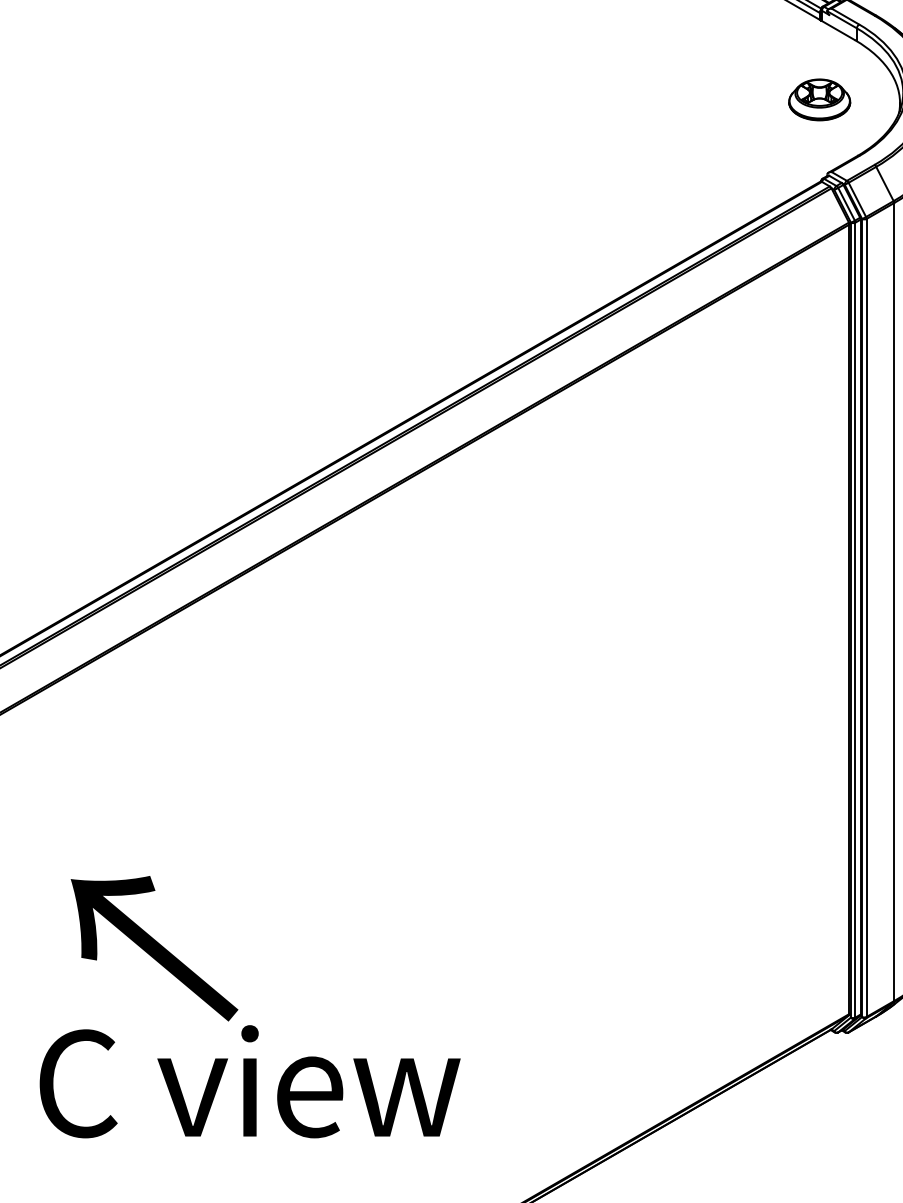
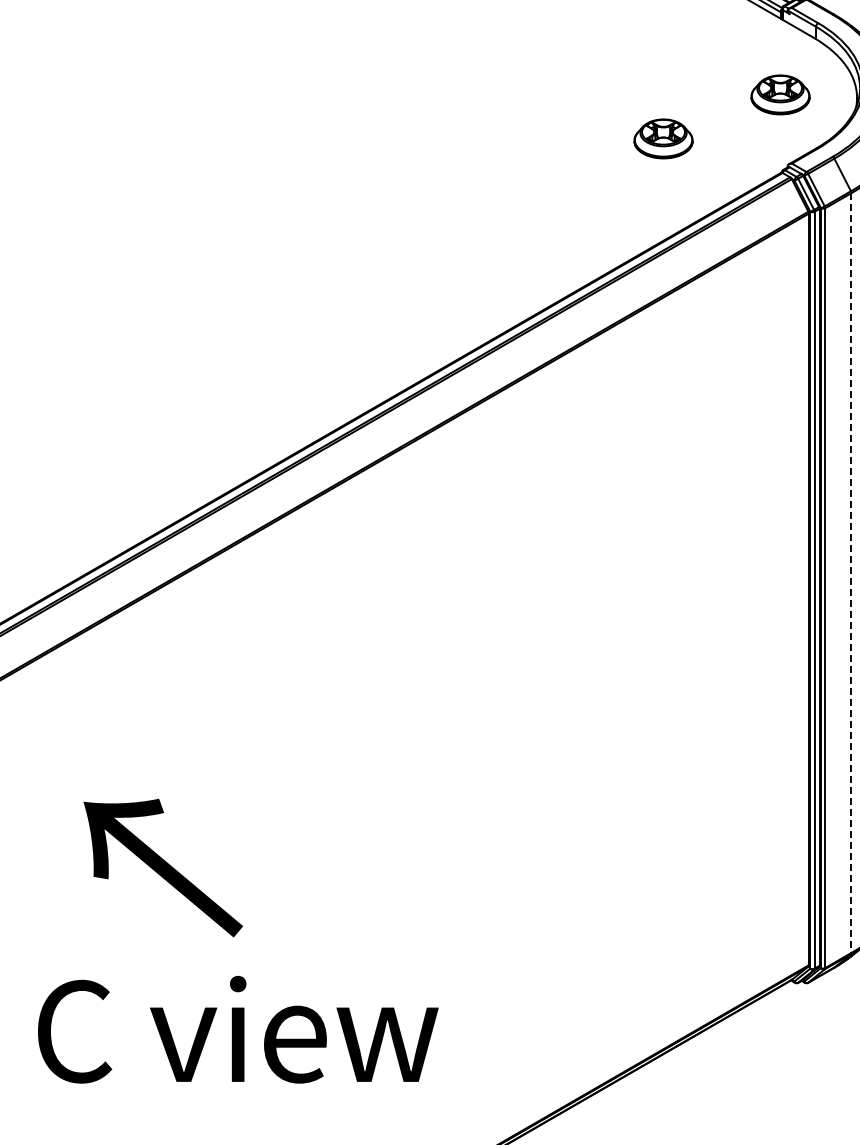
part: (696, 145) -> (663, 138), added
line: (894, 602) -> (851, 573), solid -> dashed
text: (153, 948) -> (162, 867), moved

